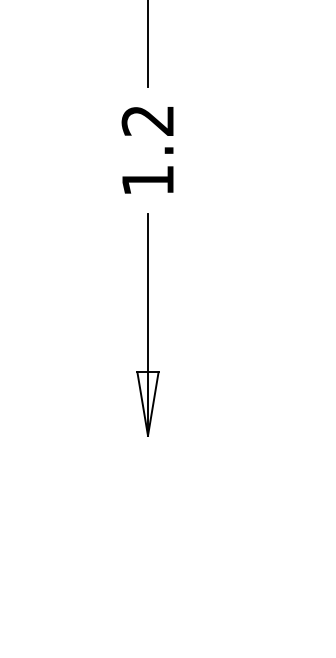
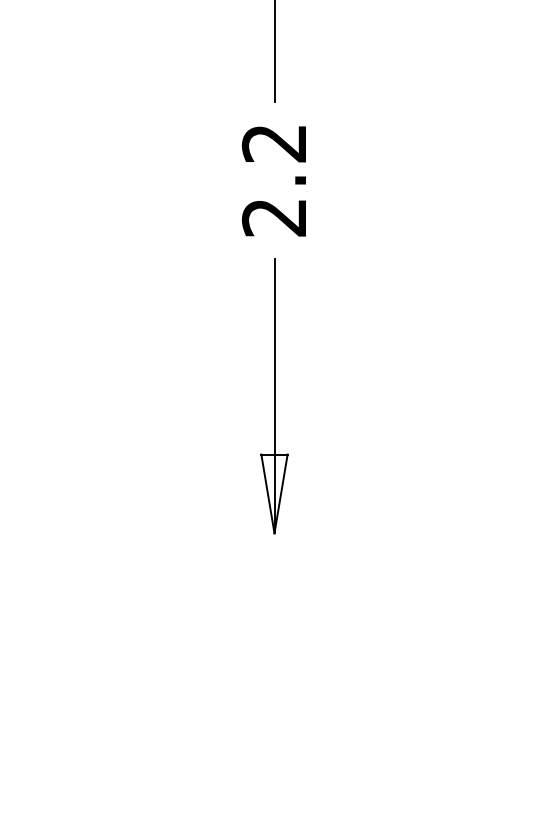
text: (147, 181) -> (273, 218), 1.2 -> 2.2

